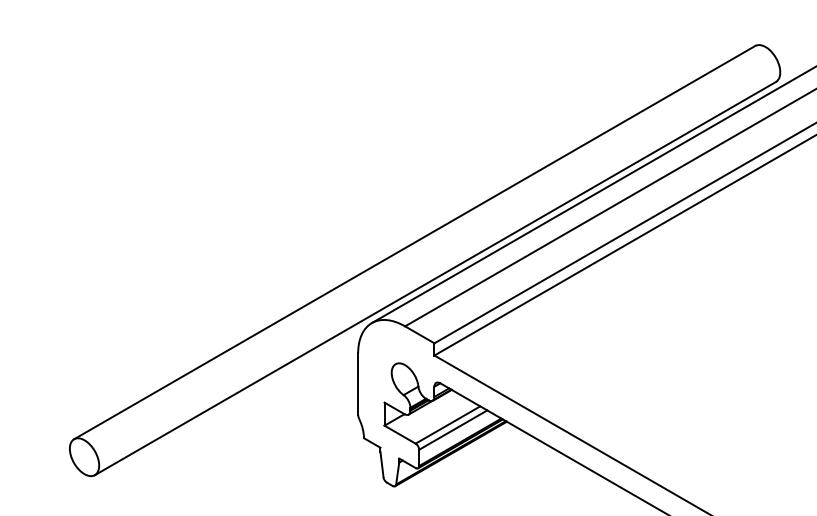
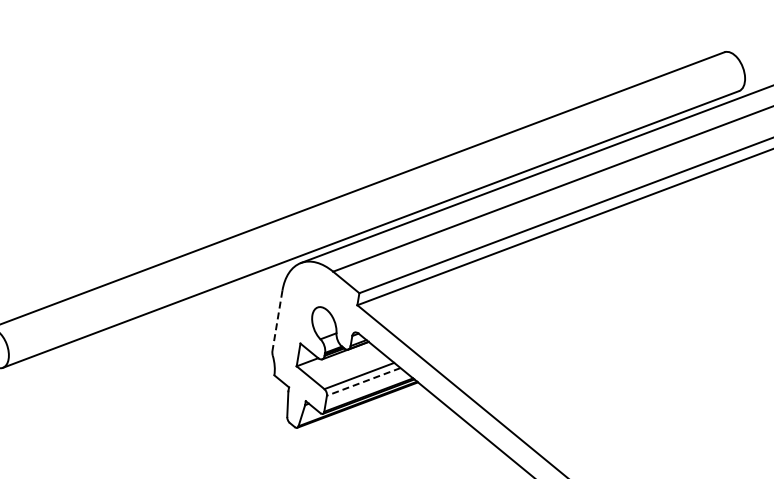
line: (358, 384) -> (277, 321), solid -> dashed
line: (452, 430) -> (362, 382), solid -> dashed

